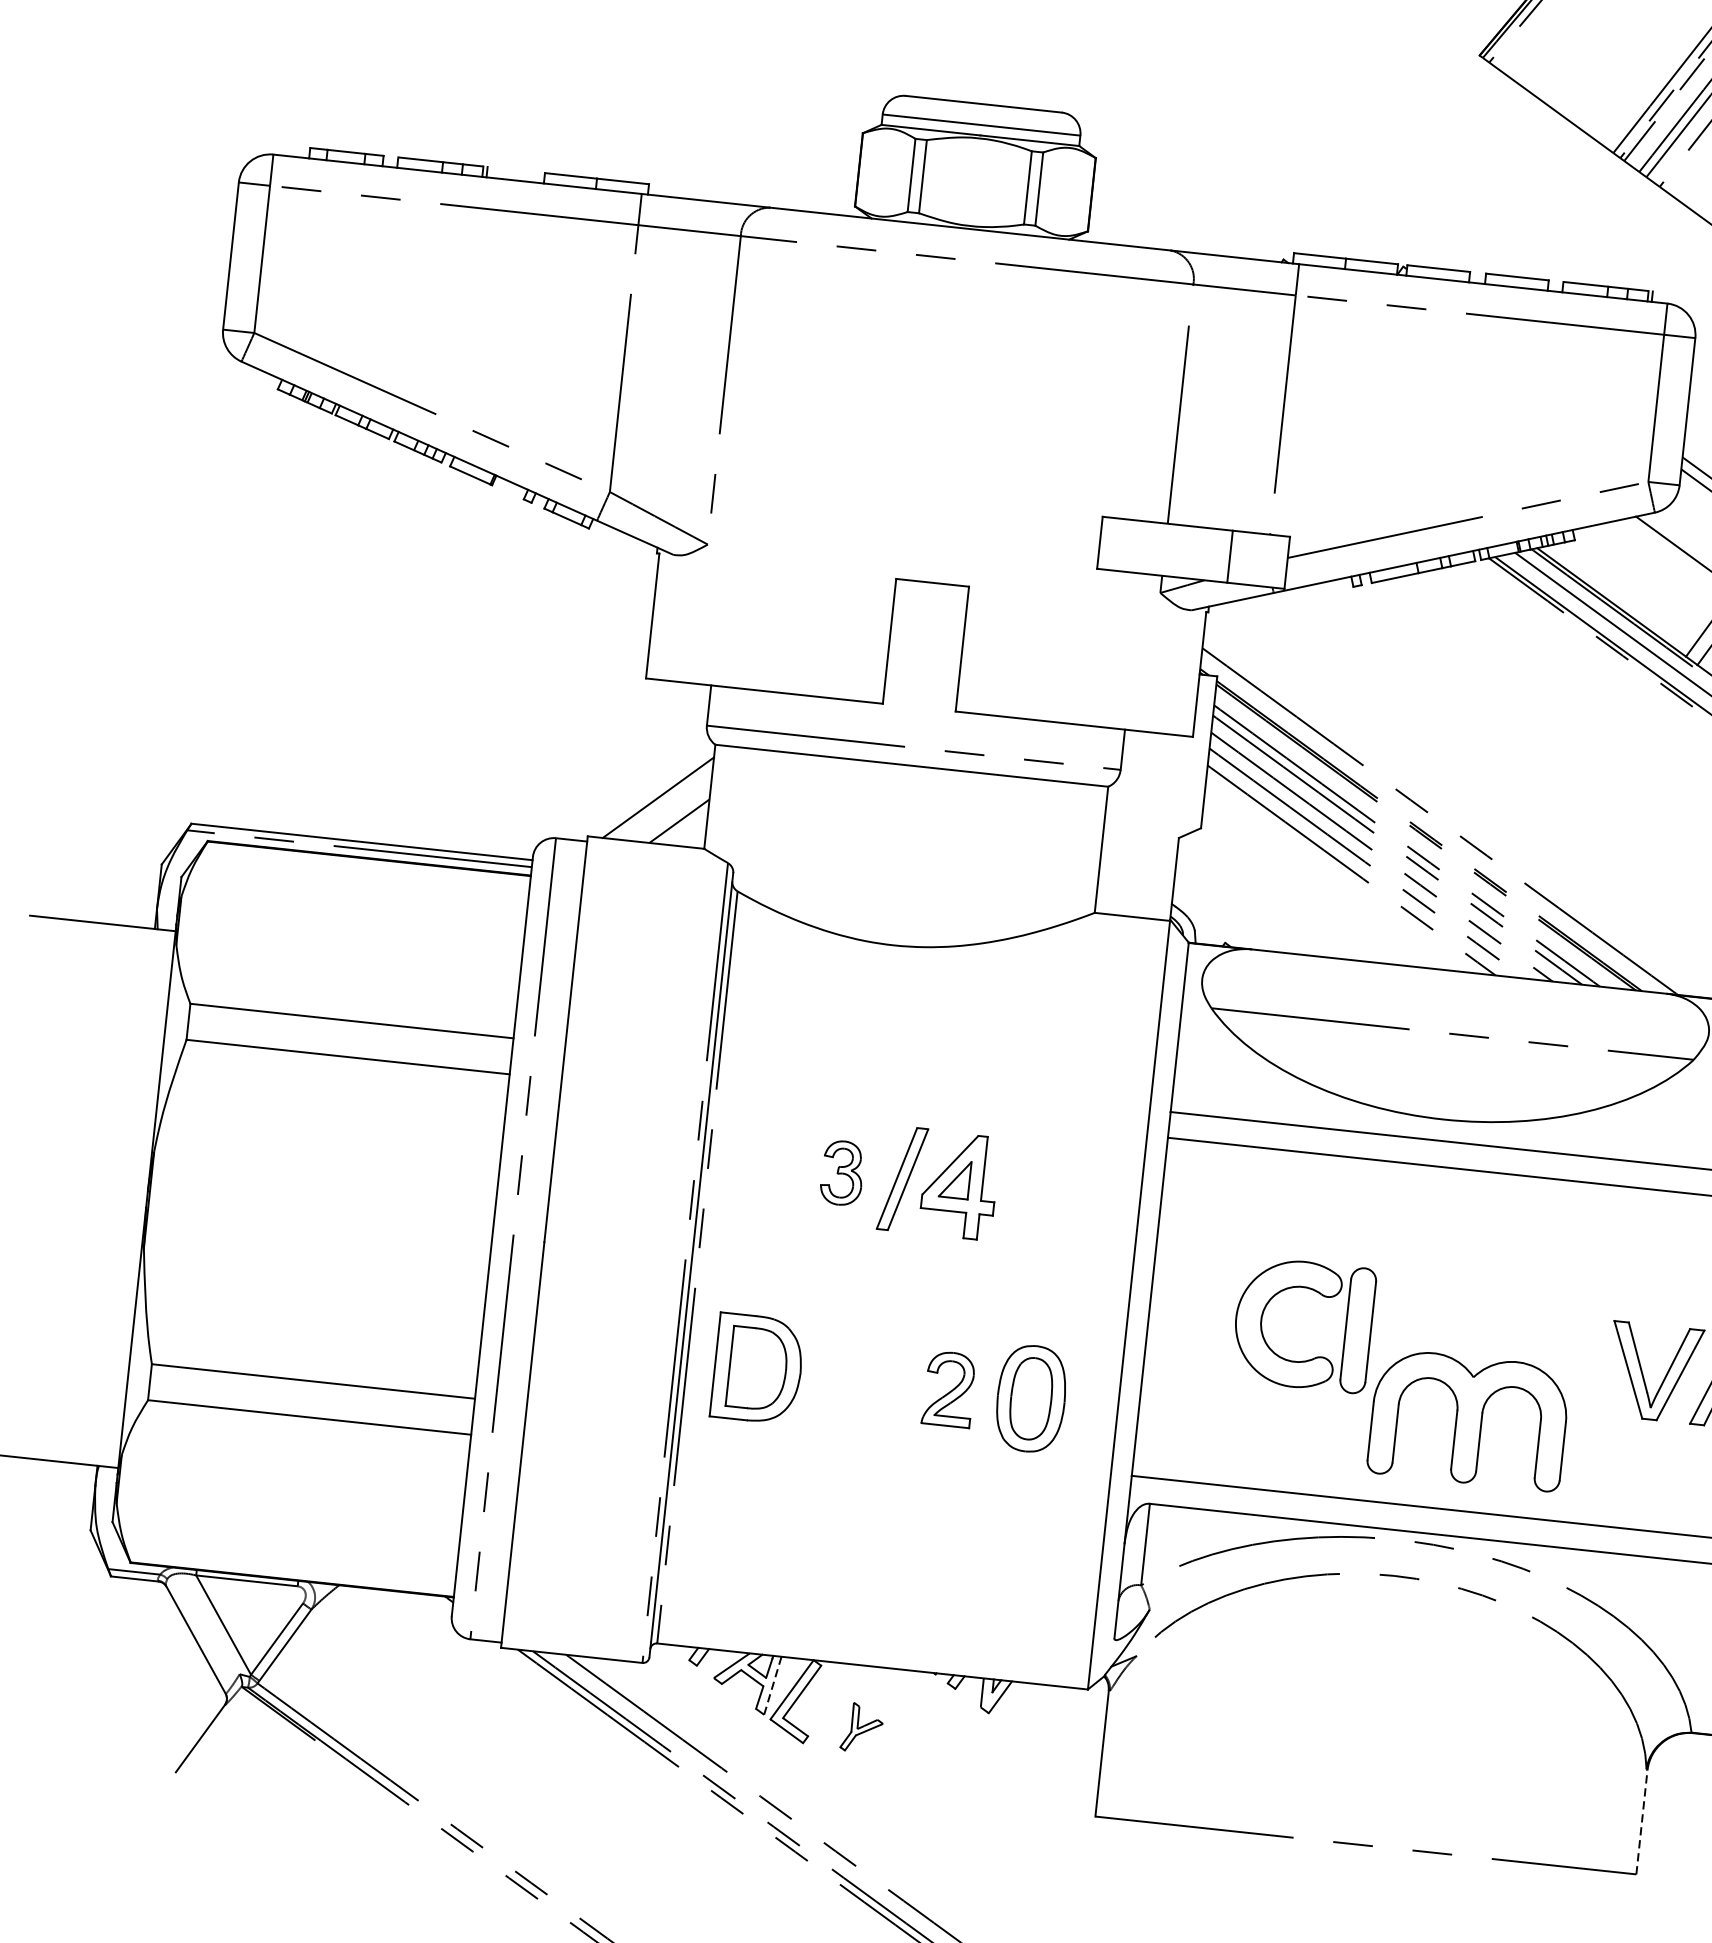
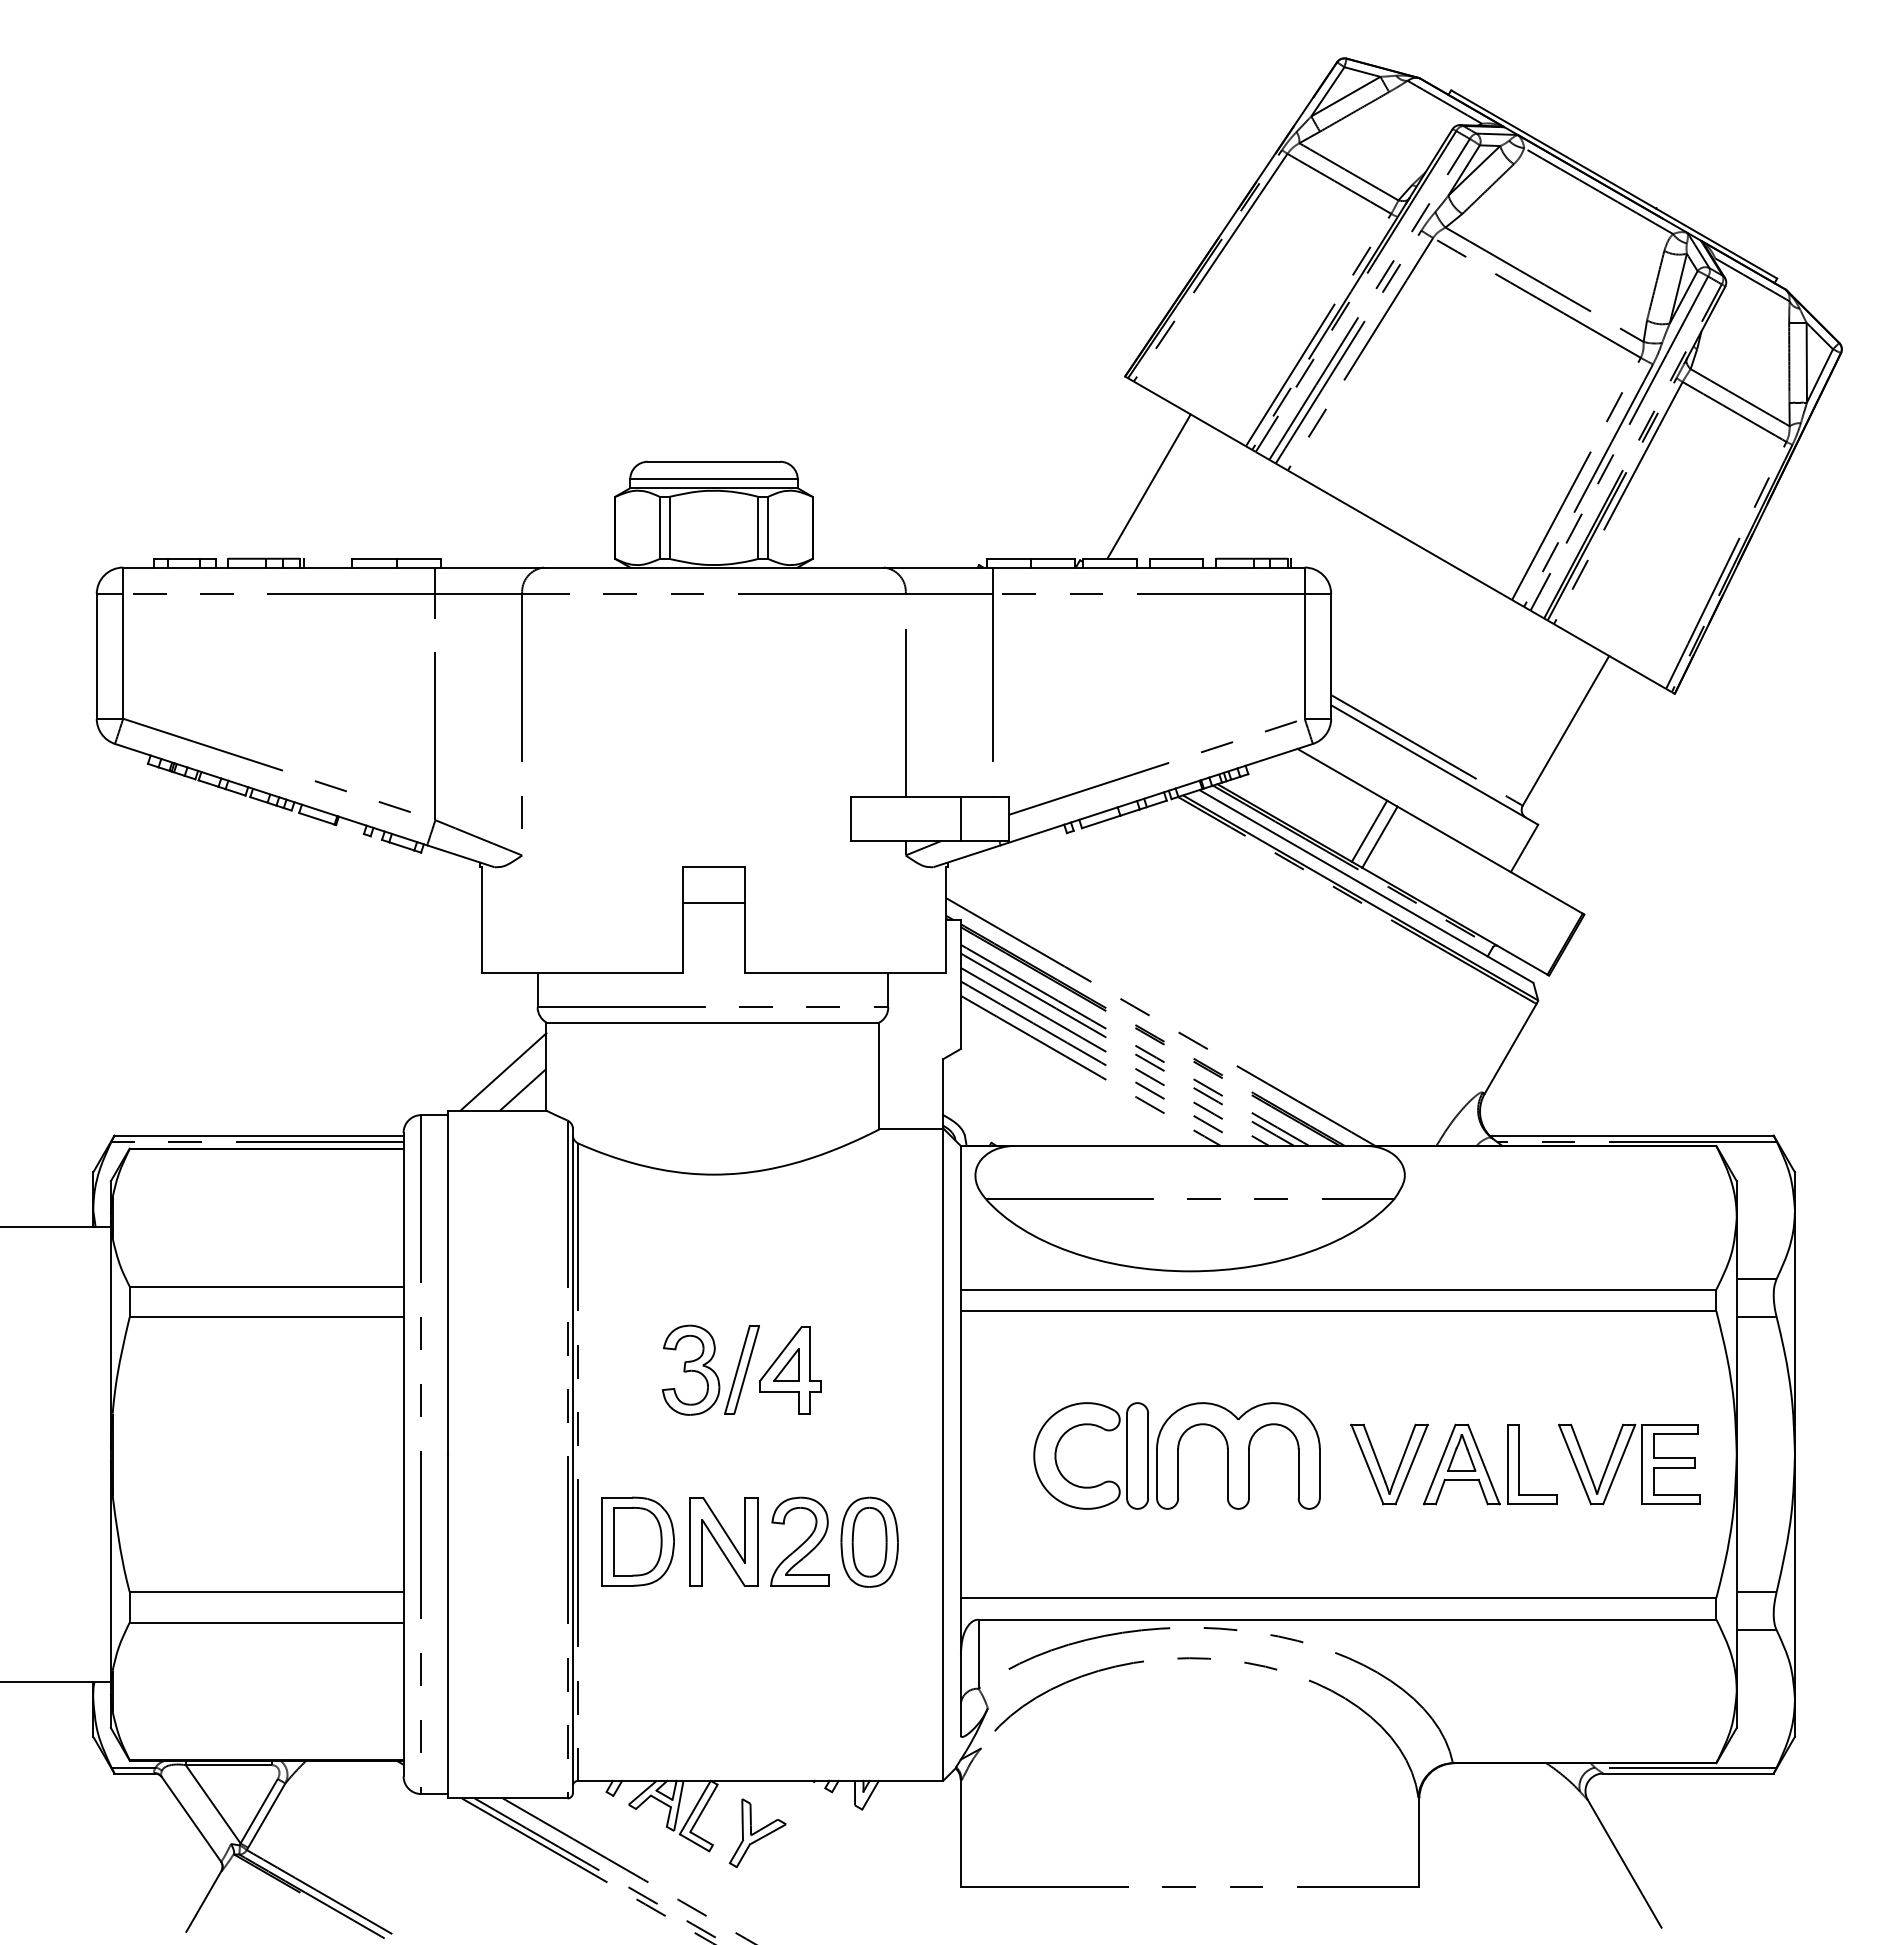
line: (1493, 188) -> (1148, 486), added
line: (927, 624) -> (713, 902), added
part: (842, 1172) -> (691, 1369), size x1.67
part: (858, 1379) -> (723, 1541), added
part: (948, 1388) -> (799, 1541), size x1.43
part: (1469, 1419) -> (1238, 1455), moved
line: (772, 1685) -> (678, 1805), dashed -> solid
part: (862, 1728) -> (757, 1833), size x1.67
line: (1642, 1822) -> (1419, 1842), dashed -> solid

